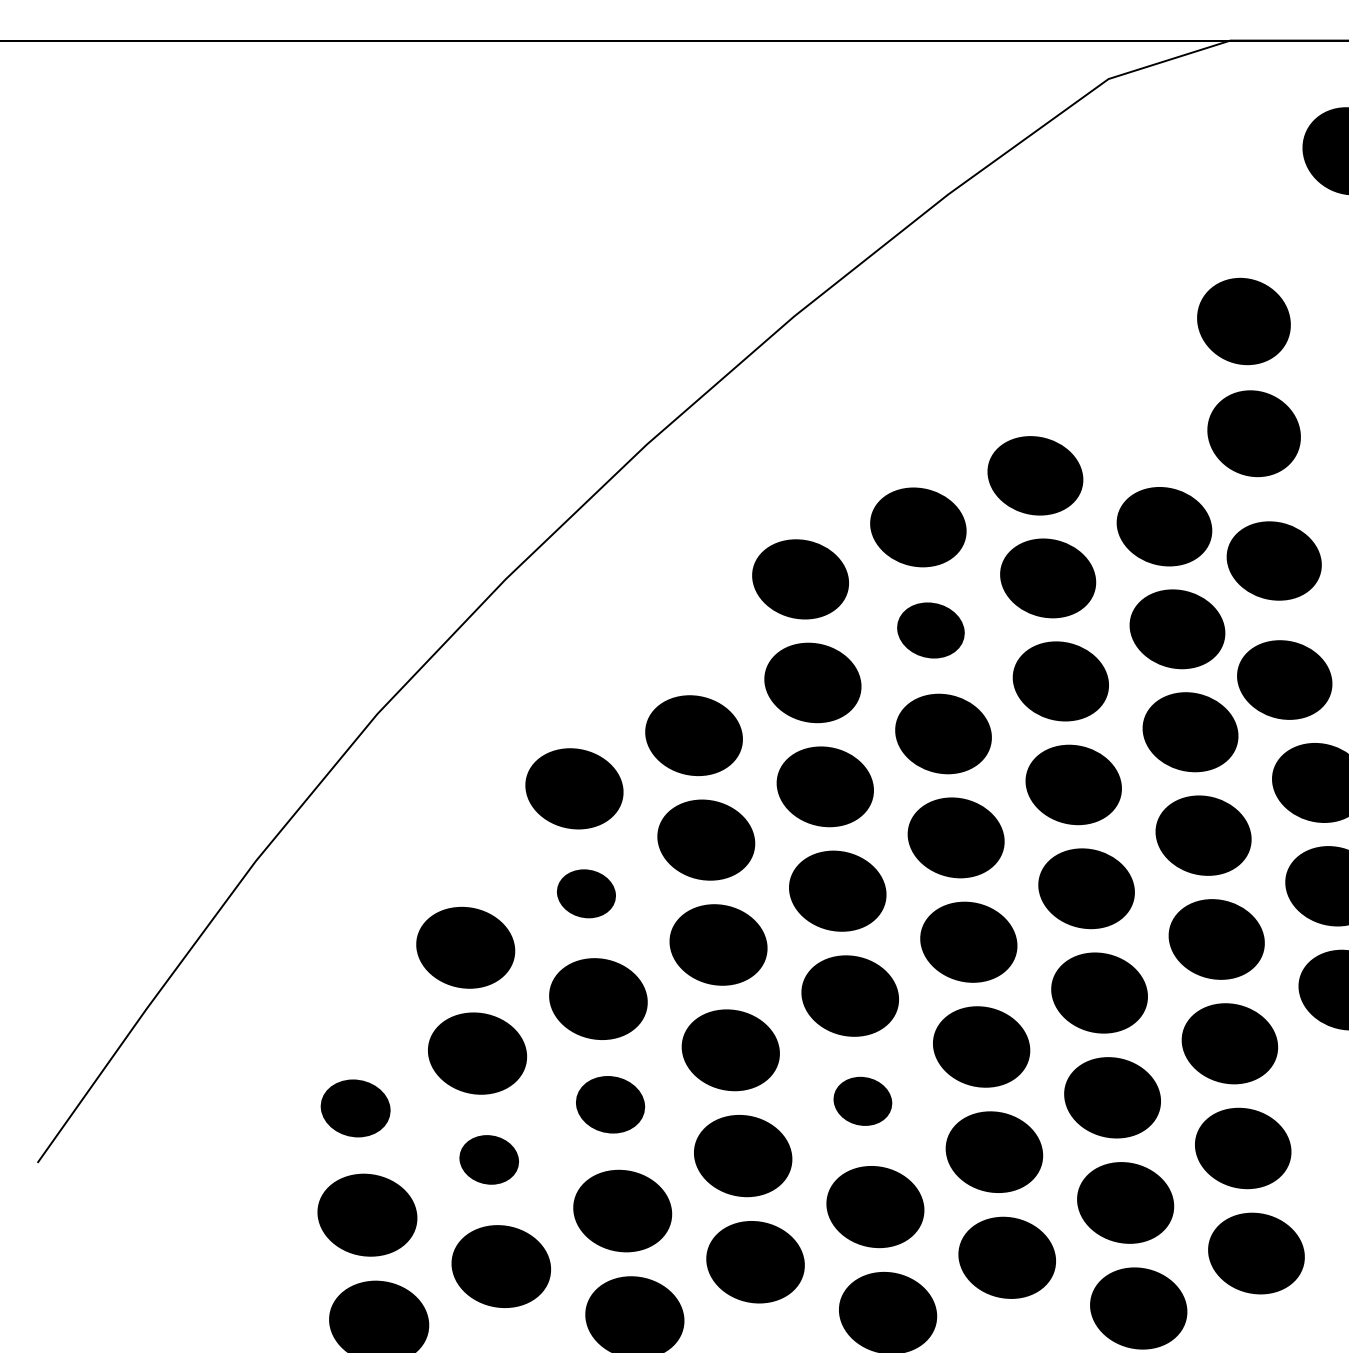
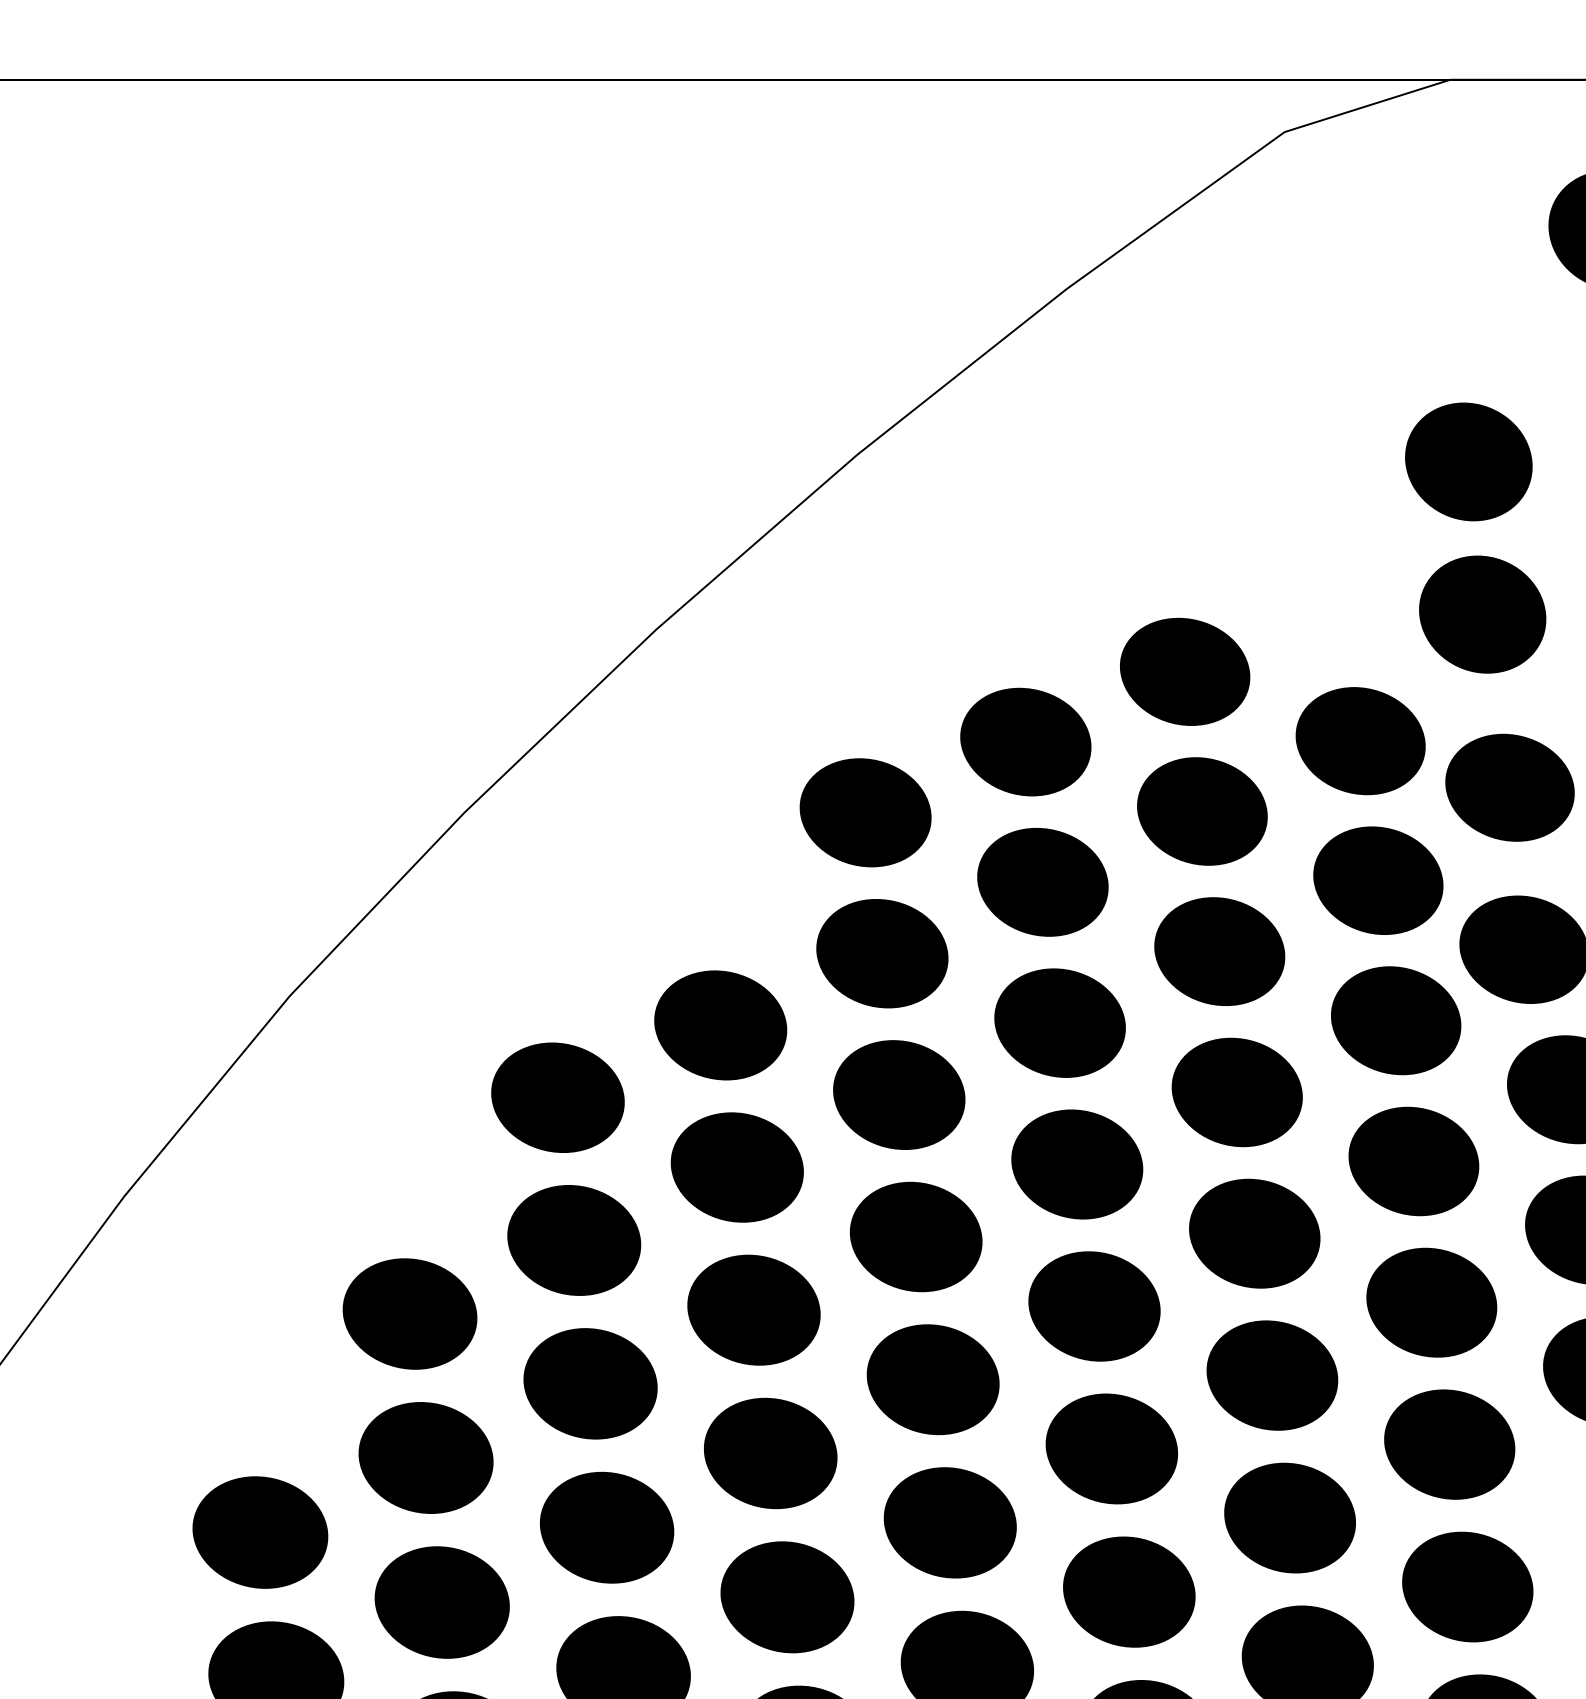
part: (930, 630) -> (1042, 882), size x1.43
part: (586, 893) -> (574, 1240), size x1.67
part: (862, 1101) -> (949, 1523), size x1.67
part: (610, 1104) -> (607, 1527), size x1.43
part: (355, 1108) -> (260, 1532), size x1.43
part: (488, 1159) -> (441, 1602), size x1.67

